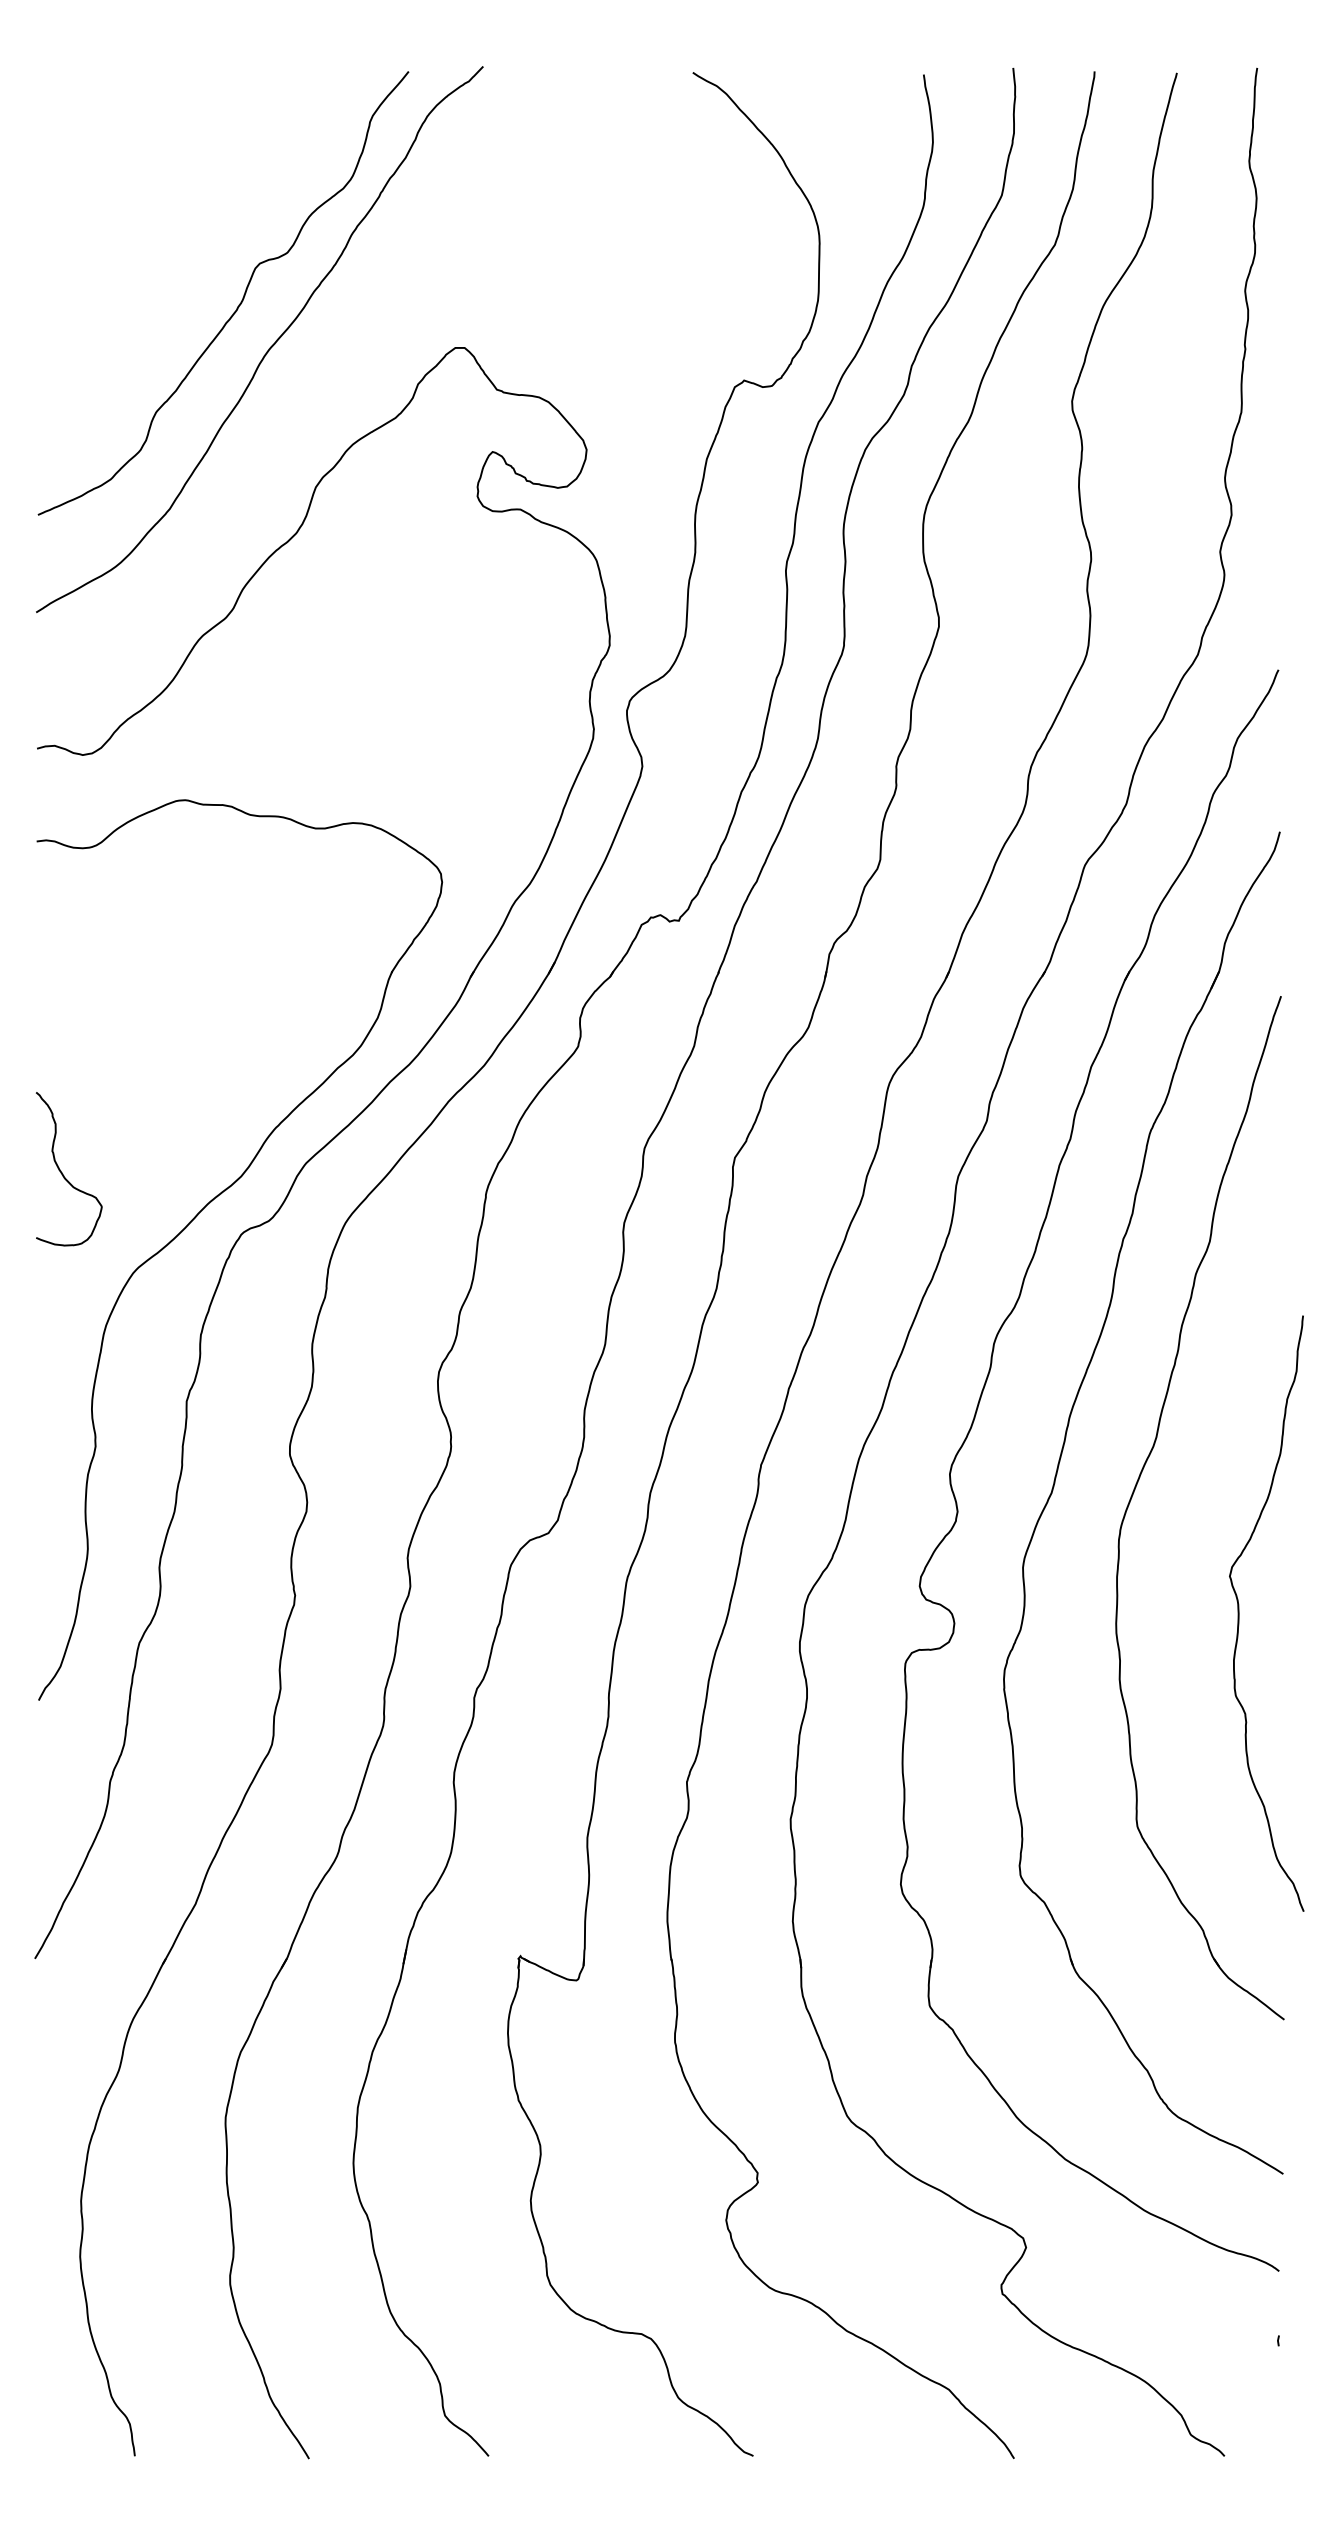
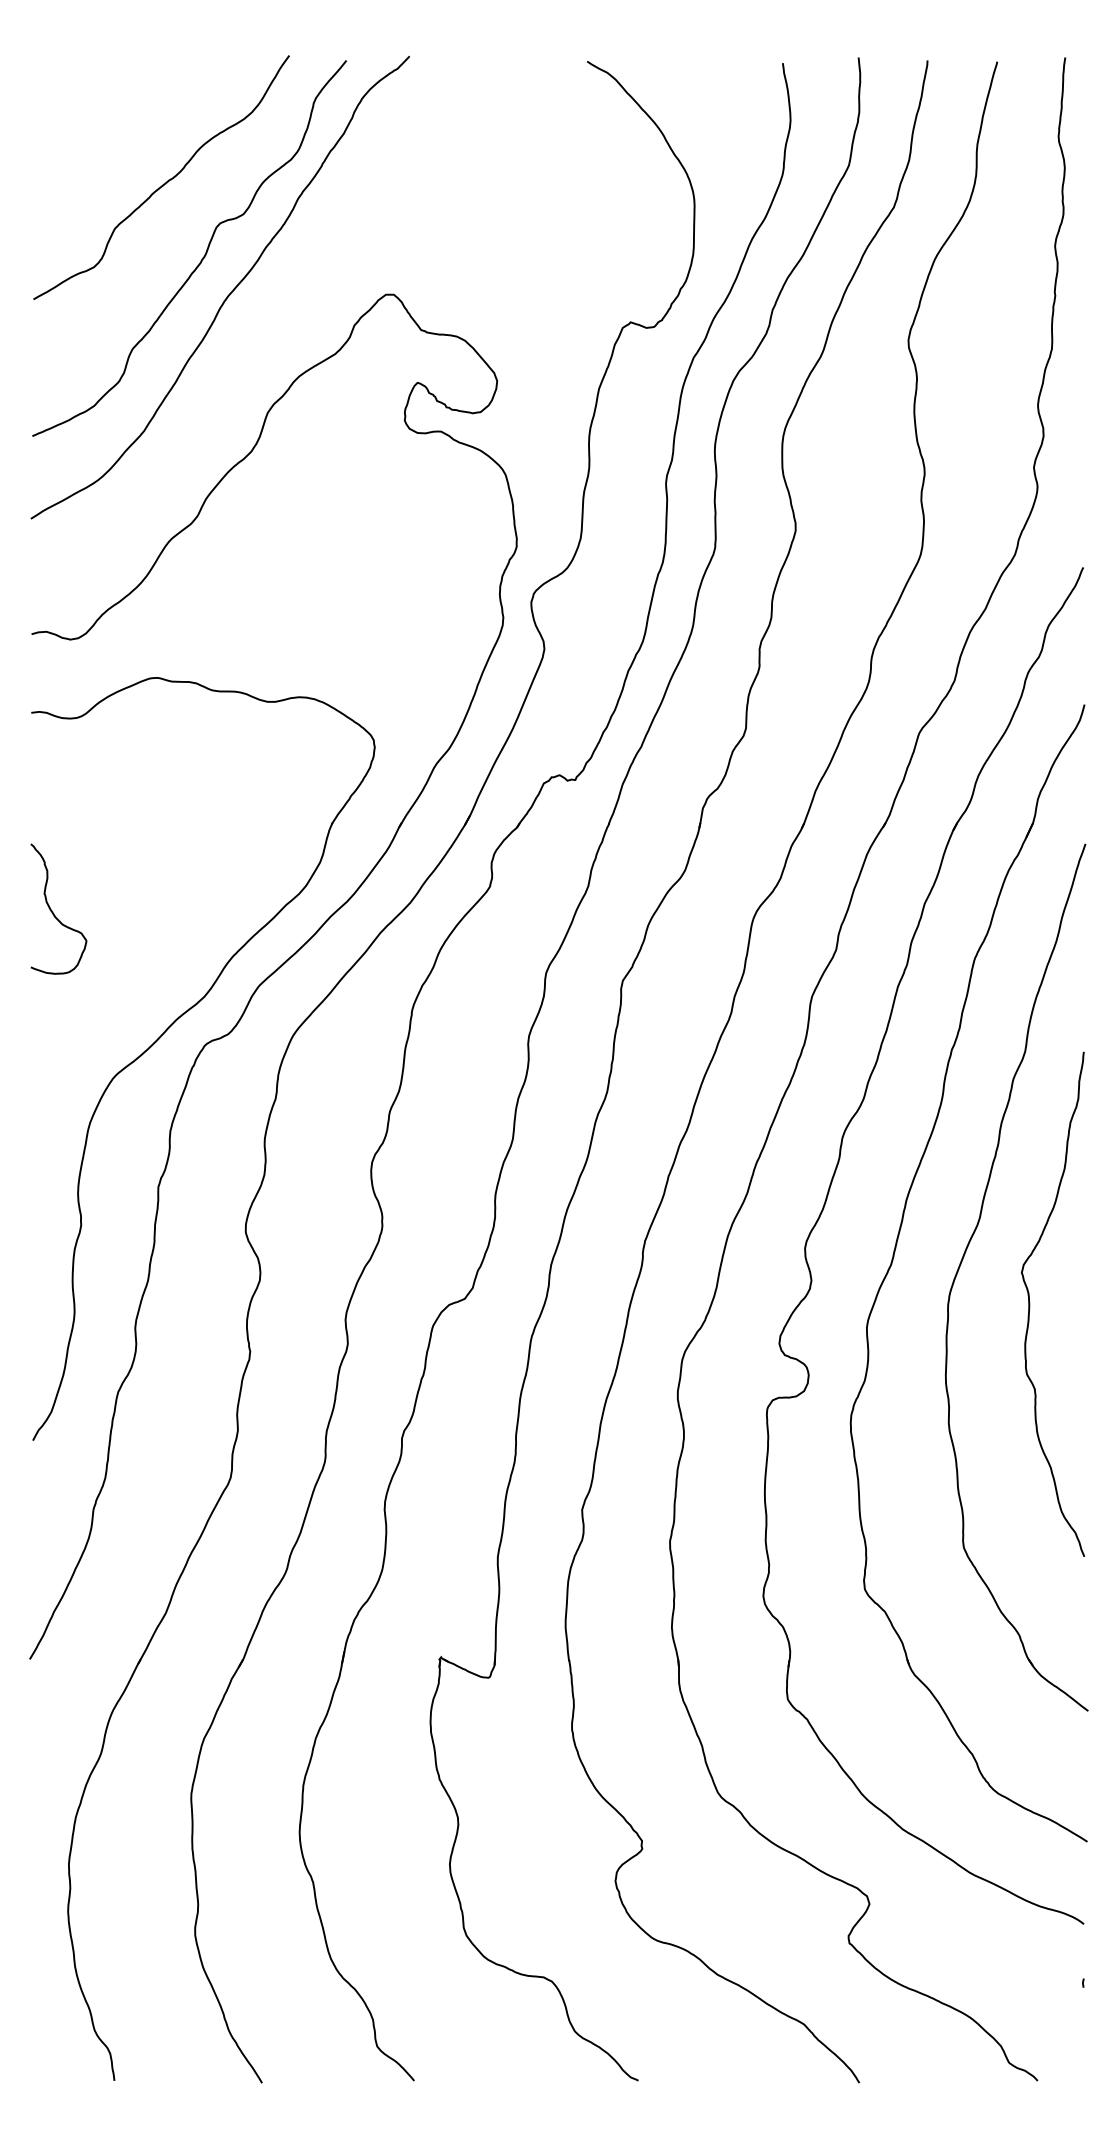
curve: (194, 215) -> (164, 182), added
curve: (62, 1172) -> (53, 911), moved
curve: (1239, 1613) -> (1029, 1304), moved

